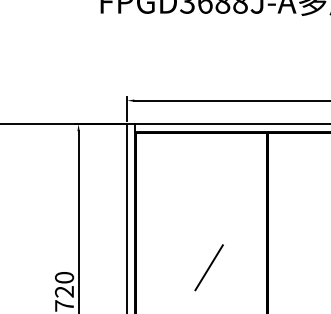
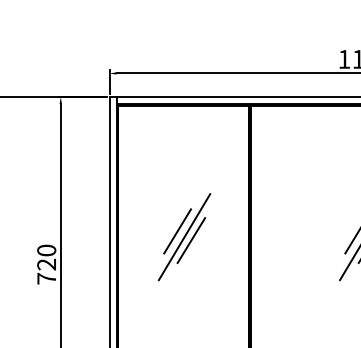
line: (195, 258) -> (177, 231), added
line: (202, 264) -> (184, 237), added

